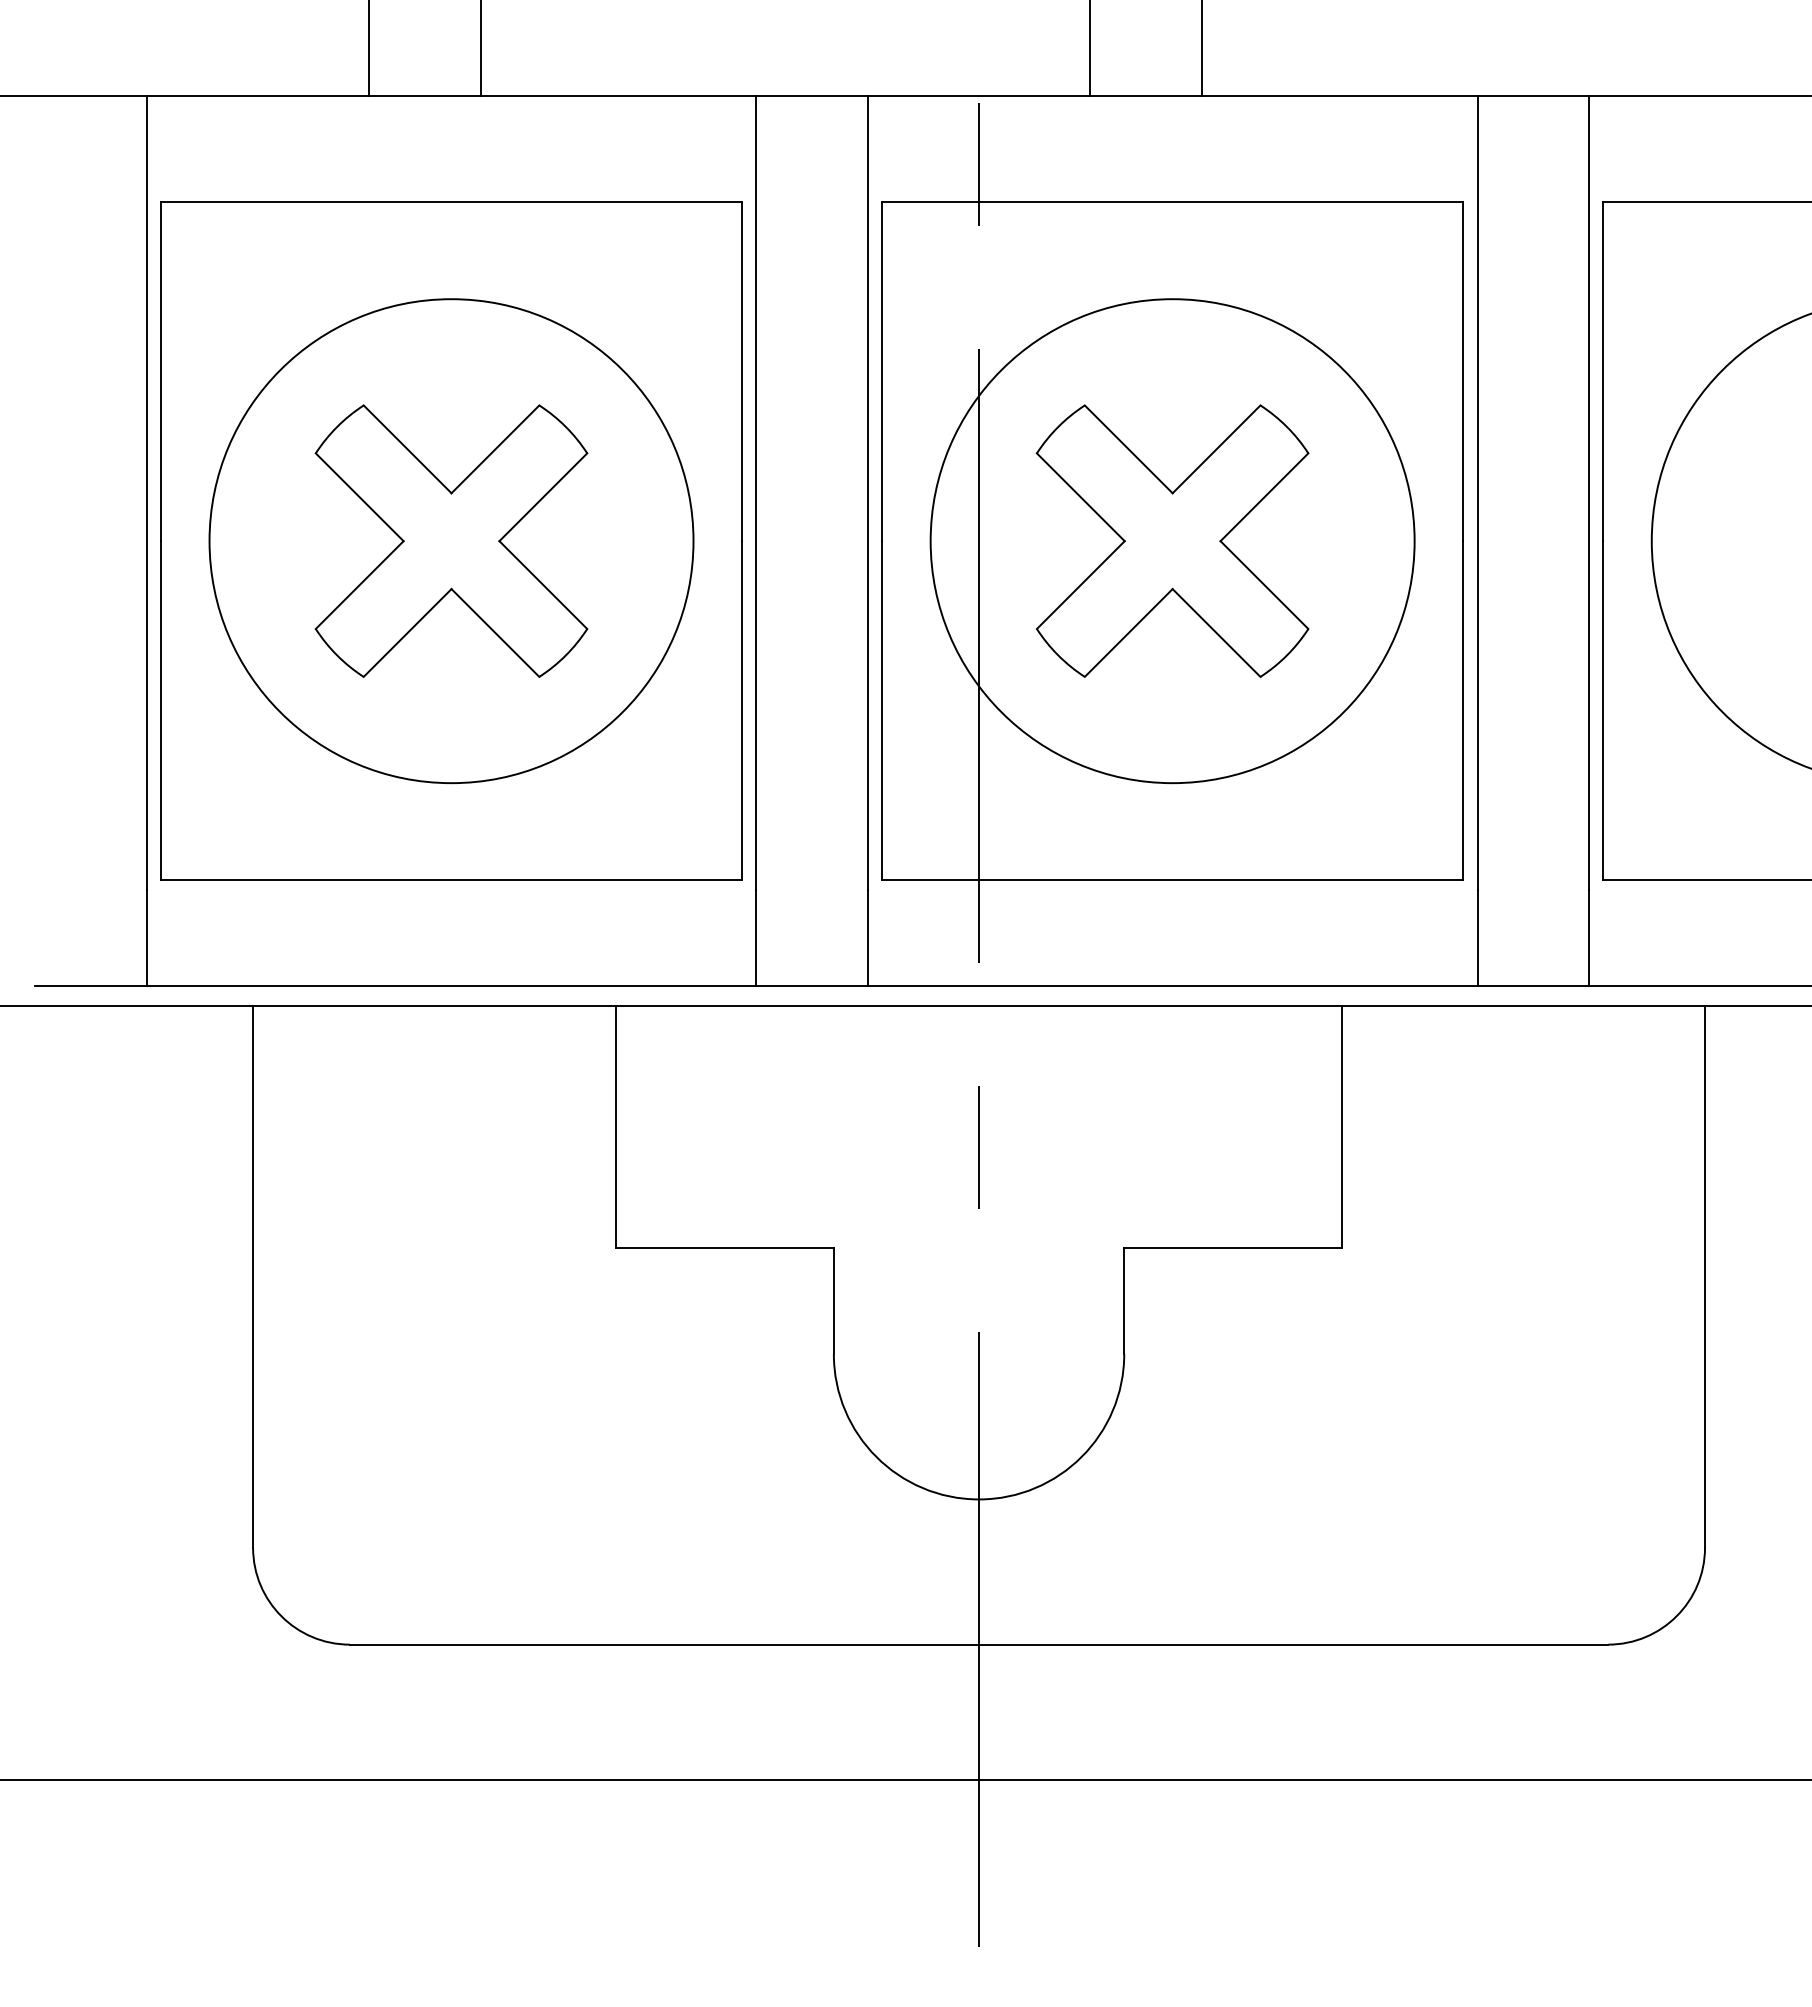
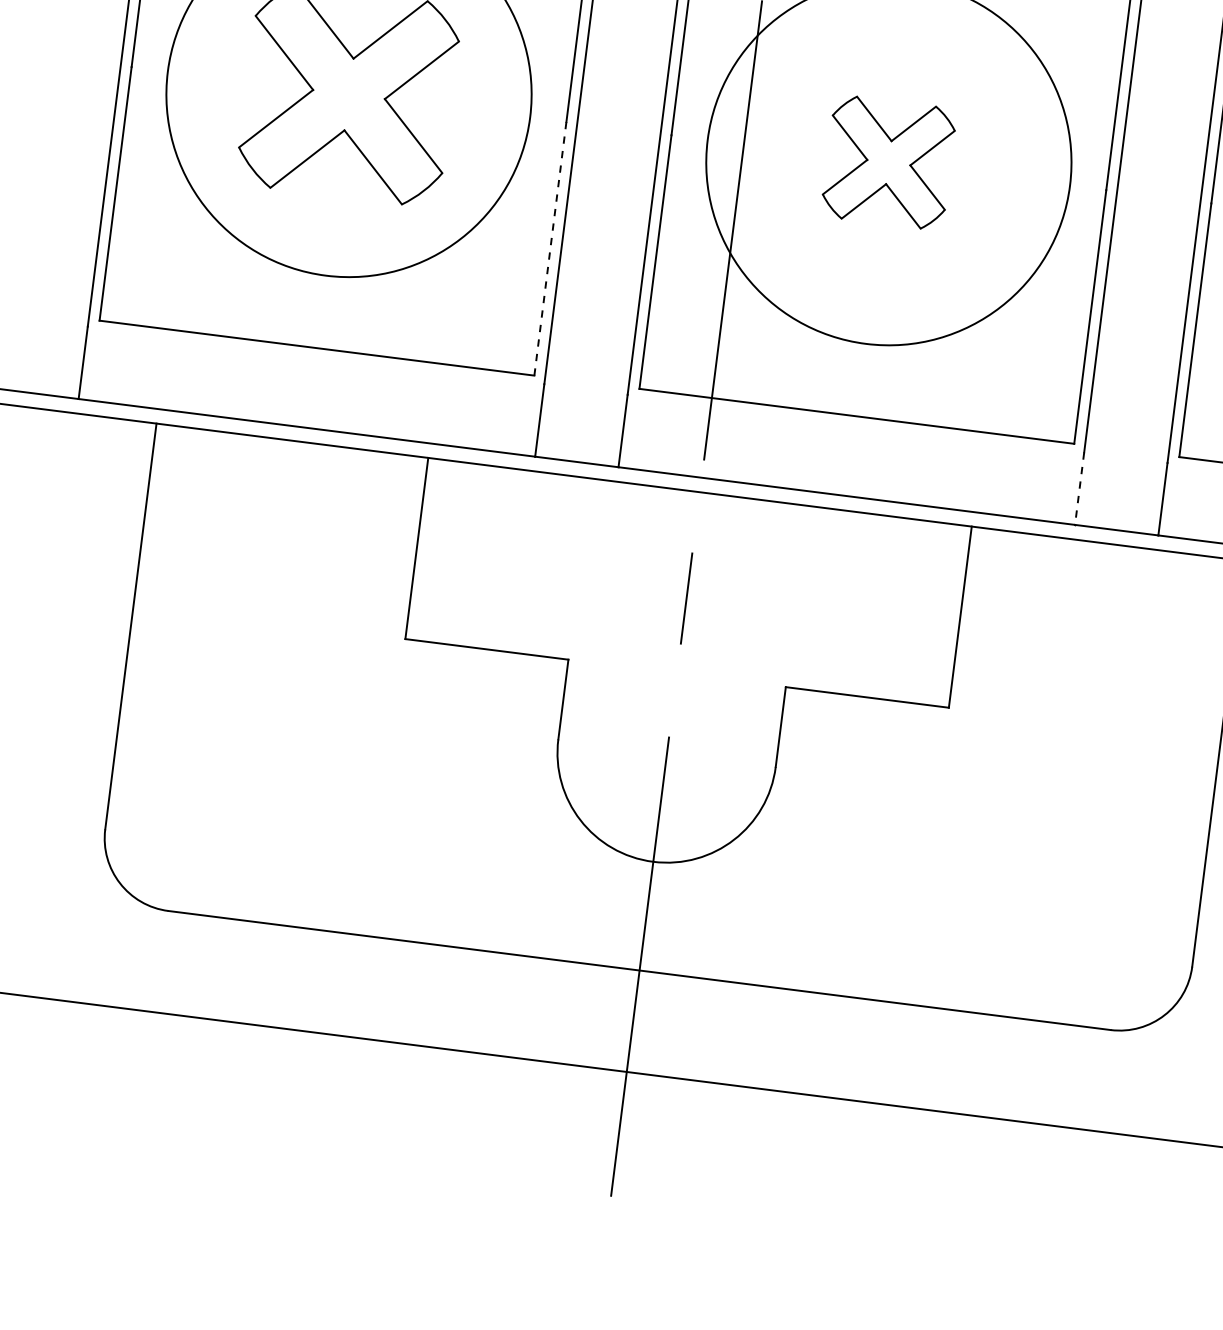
part: (1172, 540) -> (888, 162), size x0.6
line: (741, 710) -> (550, 248), solid -> dashed
line: (1477, 938) -> (1079, 489), solid -> dashed

